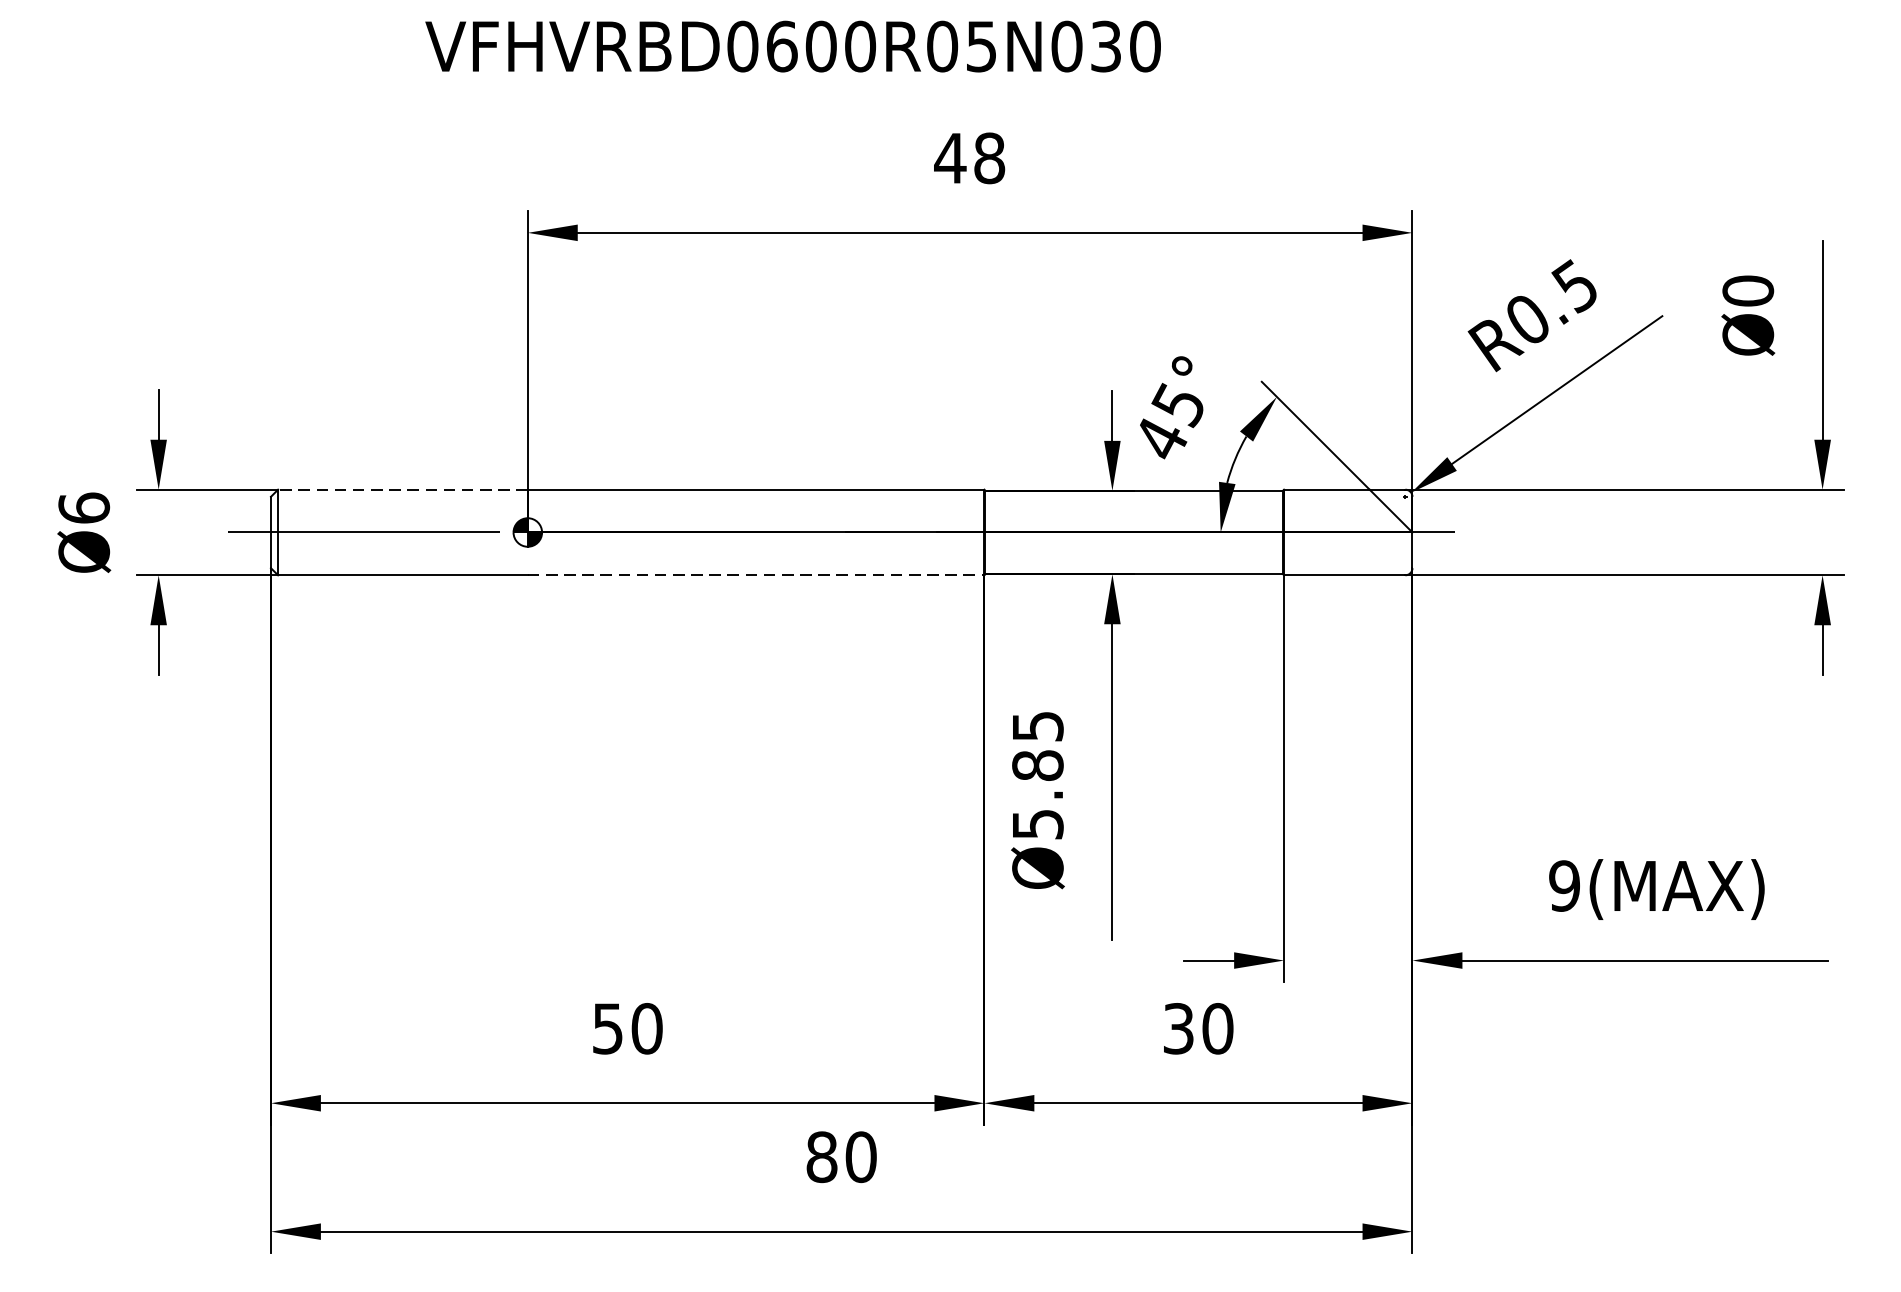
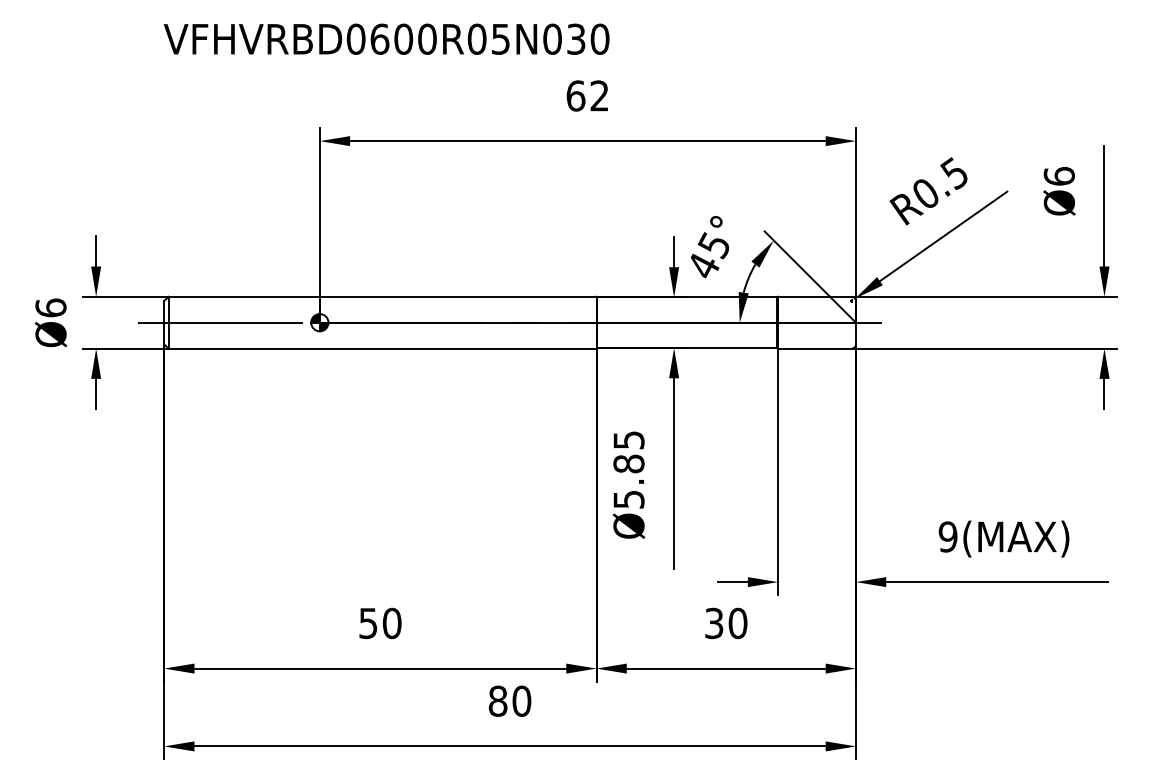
text: (792, 45) -> (386, 38), moved
text: (969, 157) -> (587, 95), 48 -> 62
text: (1746, 289) -> (1058, 175), Ø0 -> Ø6
line: (403, 489) -> (244, 296), dashed -> solid
line: (756, 575) -> (458, 348), dashed -> solid

